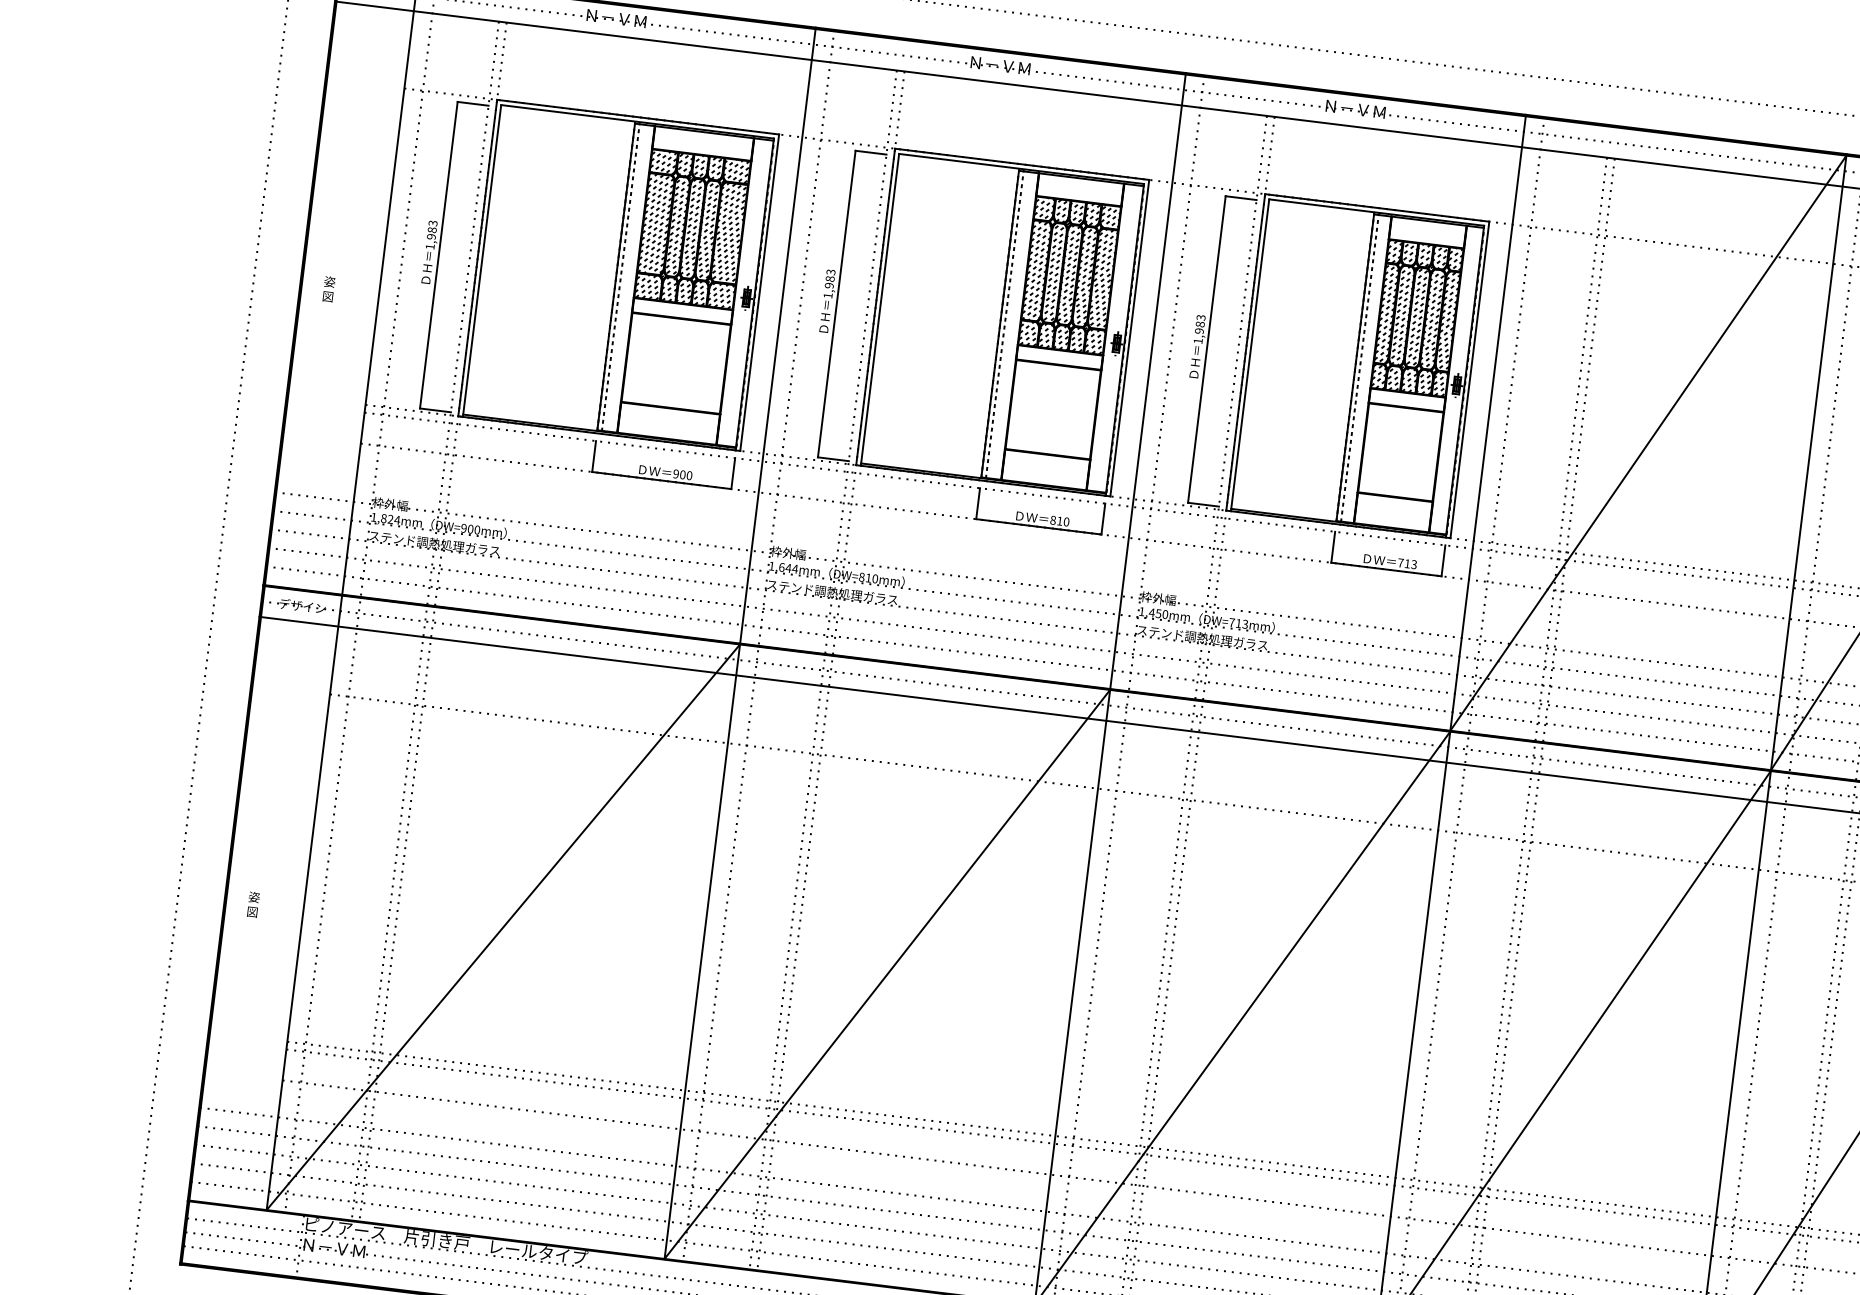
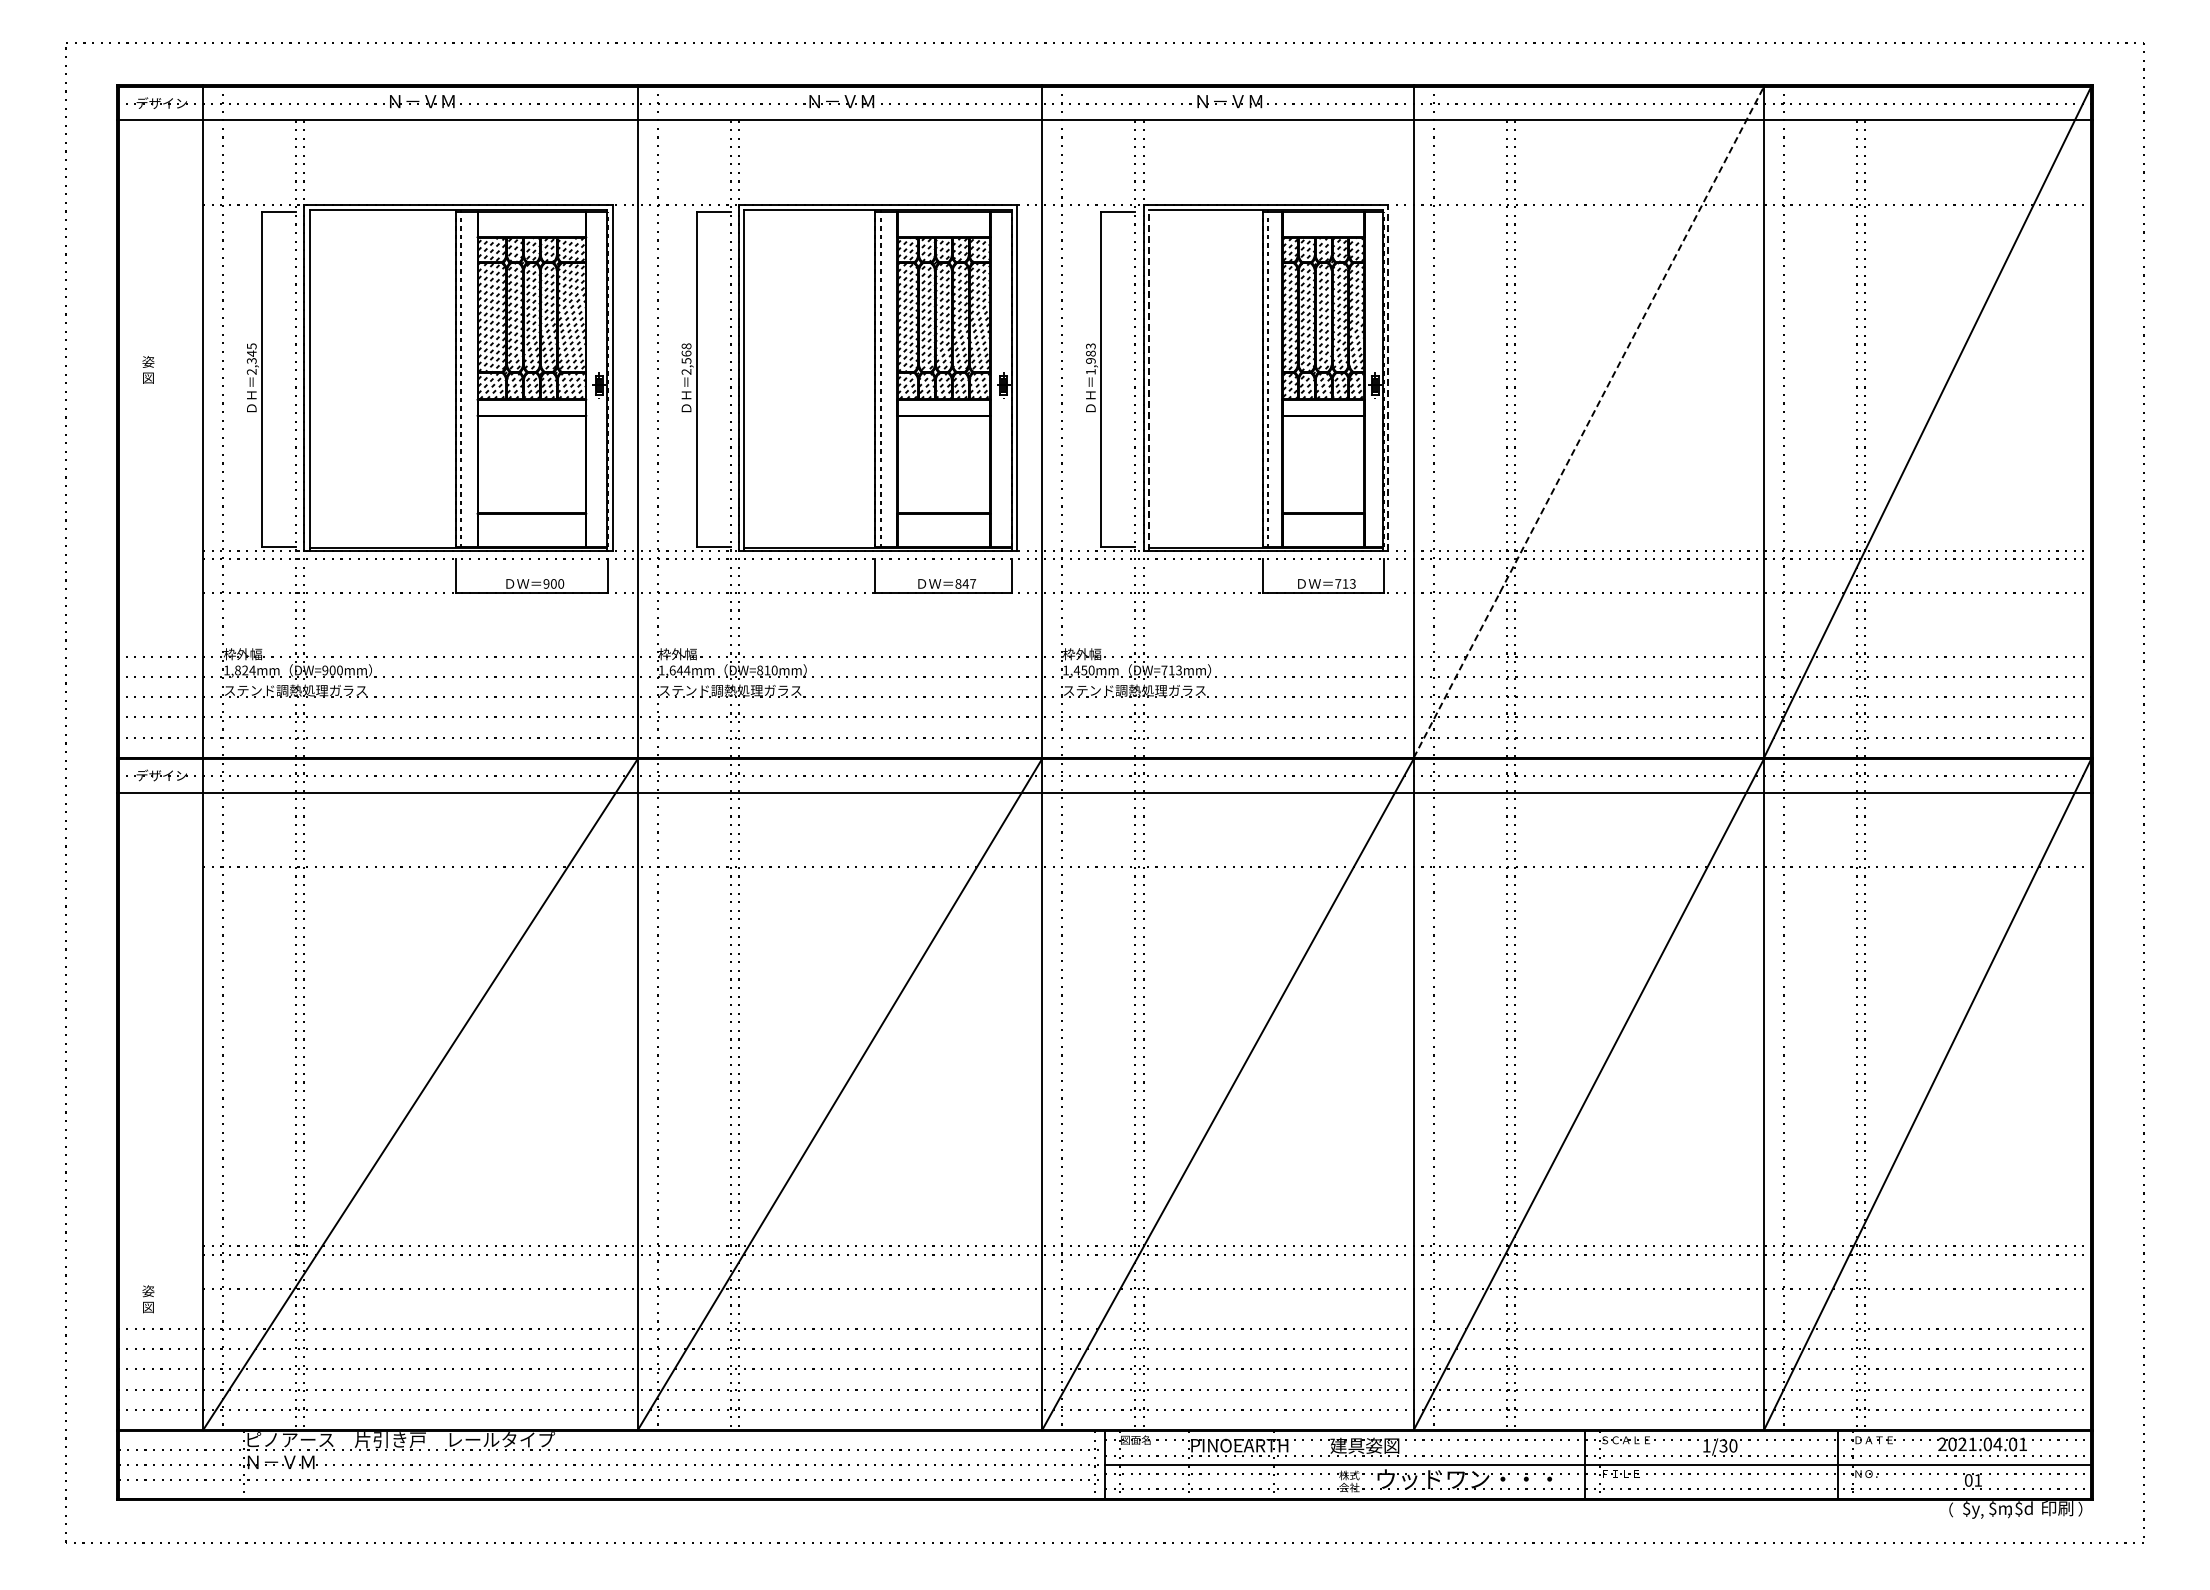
text: (431, 234) -> (251, 358), 1,983 -> 2,345
text: (829, 283) -> (686, 358), 1,983 -> 2,568
text: (329, 288) -> (148, 369), moved
line: (1250, 354) -> (1148, 379), solid -> dashed
line: (1470, 379) -> (1388, 377), solid -> dashed
line: (1648, 443) -> (1588, 422), solid -> dashed
text: (1063, 521) -> (969, 583), 810 -> 847
text: (253, 904) -> (148, 1299), moved

